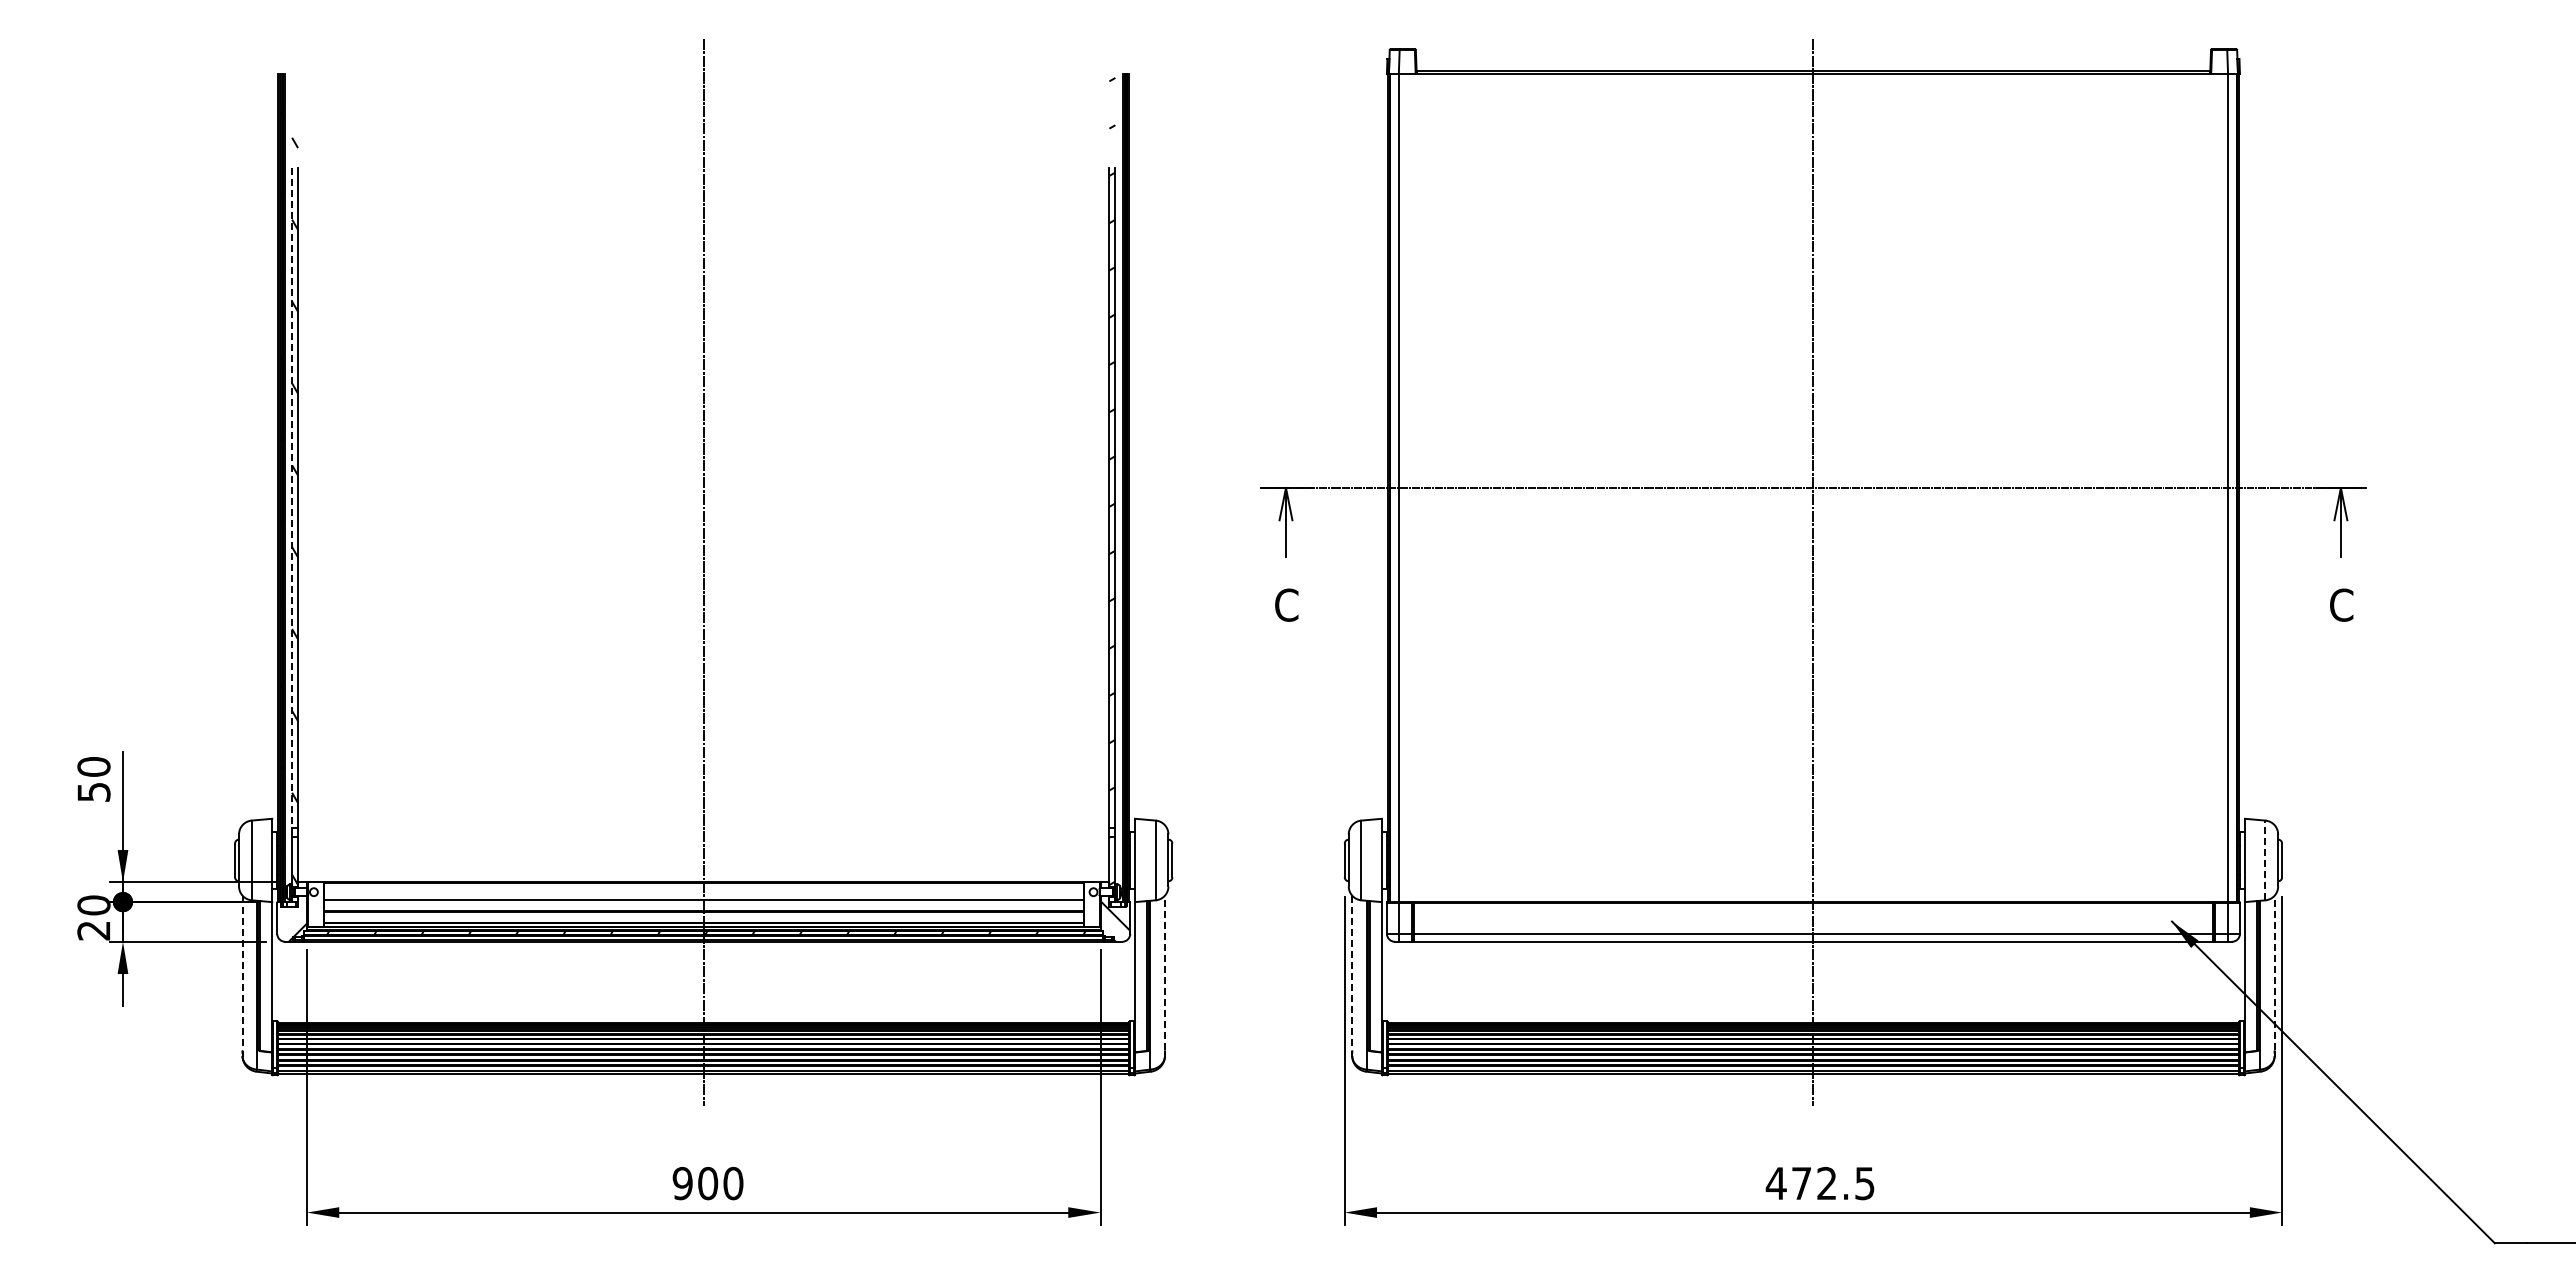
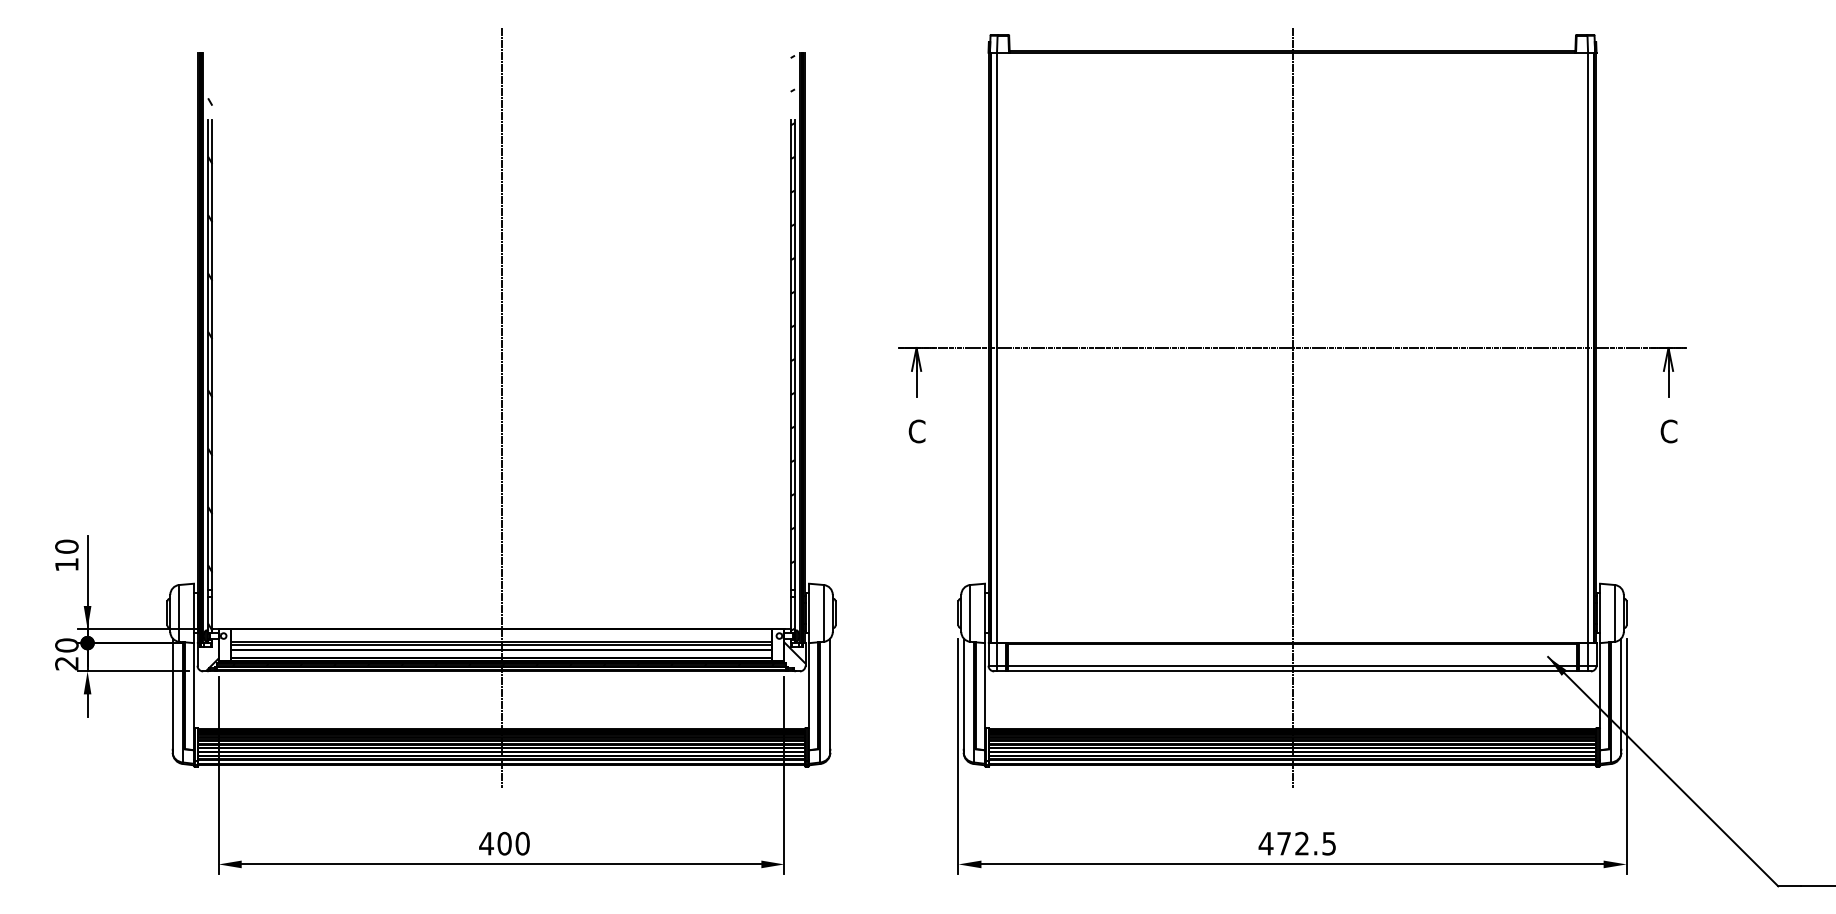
line: (292, 498) -> (208, 355), dashed -> solid
text: (93, 792) -> (66, 564), 50 -> 10
line: (2265, 860) -> (1614, 613), dashed -> solid
line: (703, 904) -> (501, 644), added
line: (1164, 972) -> (829, 693), dashed -> solid
line: (2274, 972) -> (1621, 693), dashed -> solid
line: (242, 973) -> (172, 694), dashed -> solid
line: (1352, 973) -> (963, 694), dashed -> solid
text: (682, 1183) -> (486, 843), 900 -> 400

